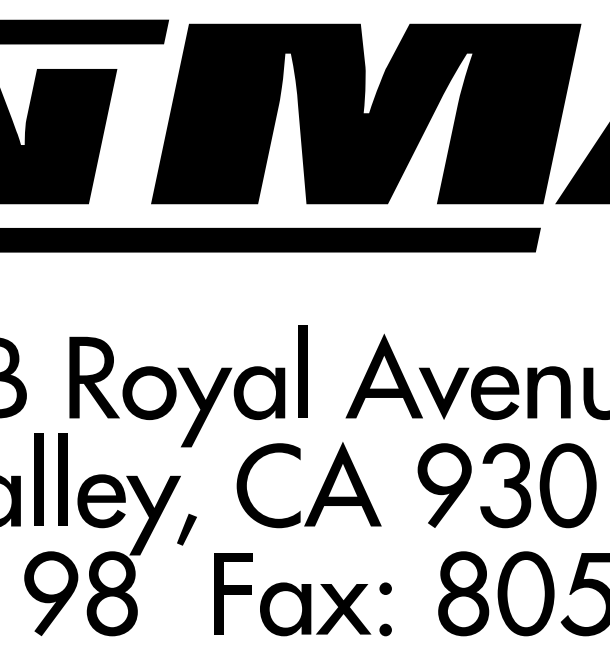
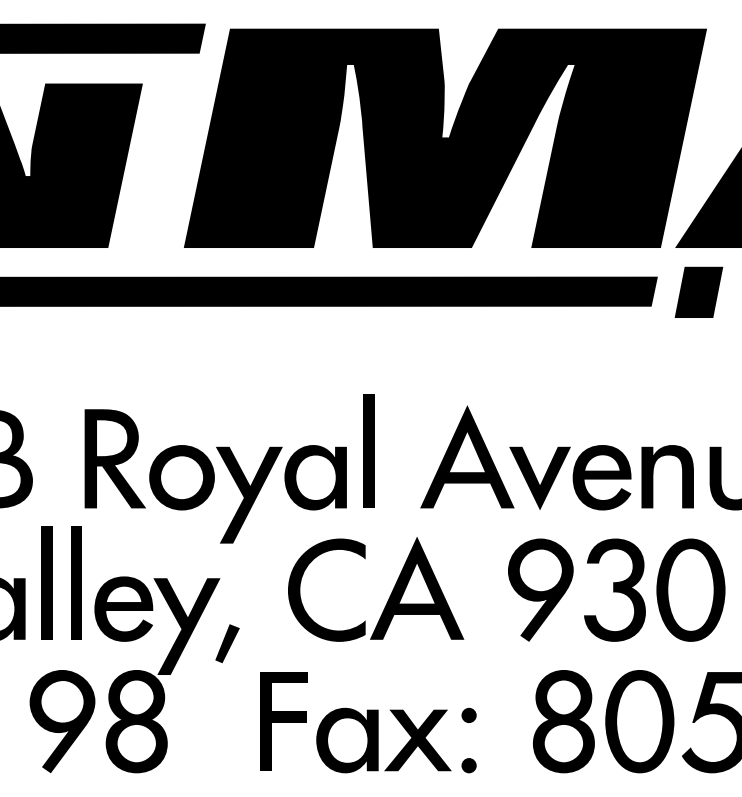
part: (574, 240) -> (698, 292), added

